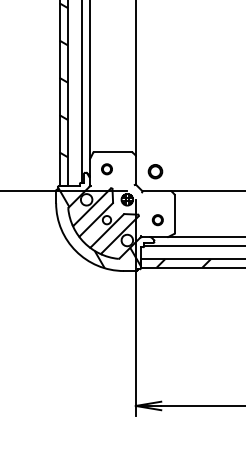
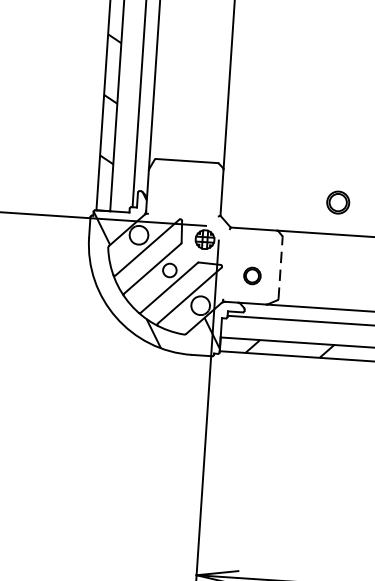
part: (106, 169) -> (174, 188), removed
part: (155, 171) -> (338, 202), moved
line: (174, 214) -> (280, 268), solid -> dashed

